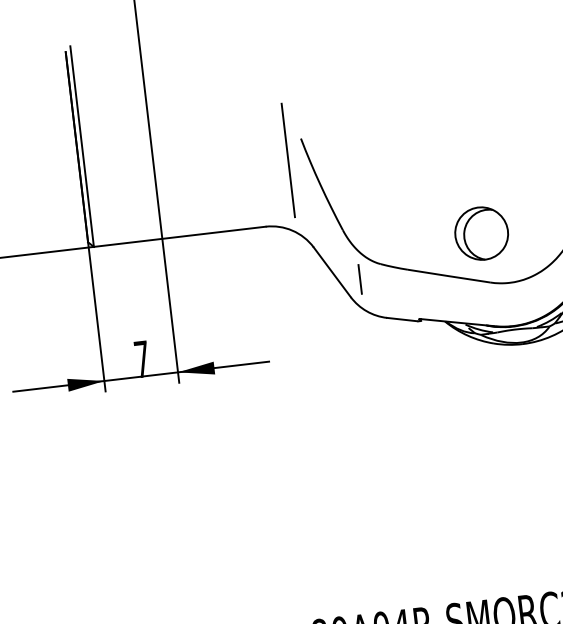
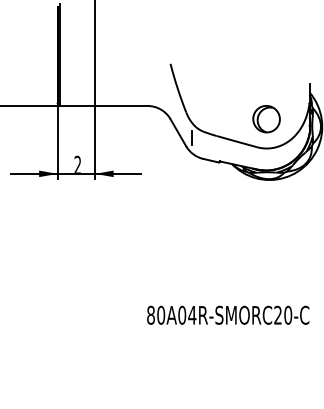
line: (287, 159) -> (162, 73), removed
part: (481, 234) -> (266, 119), moved
text: (140, 356) -> (77, 163), 7 -> 2

